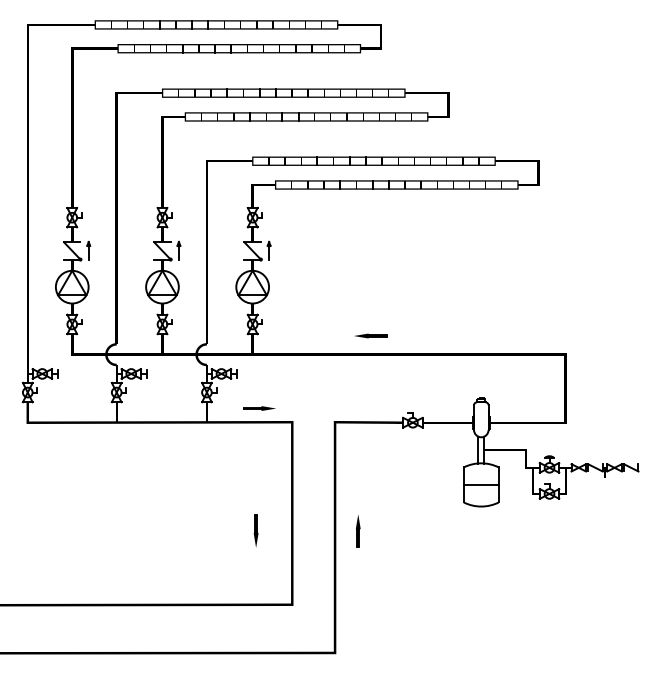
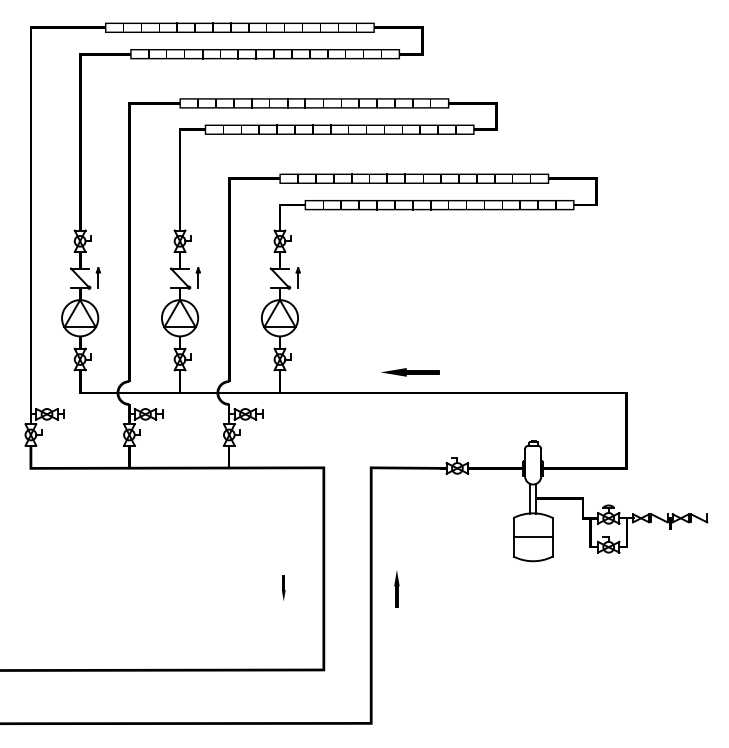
part: (370, 335) -> (410, 371), size x1.6
line: (259, 408) -> (287, 452), removed
part: (255, 530) -> (283, 587), size x0.7

